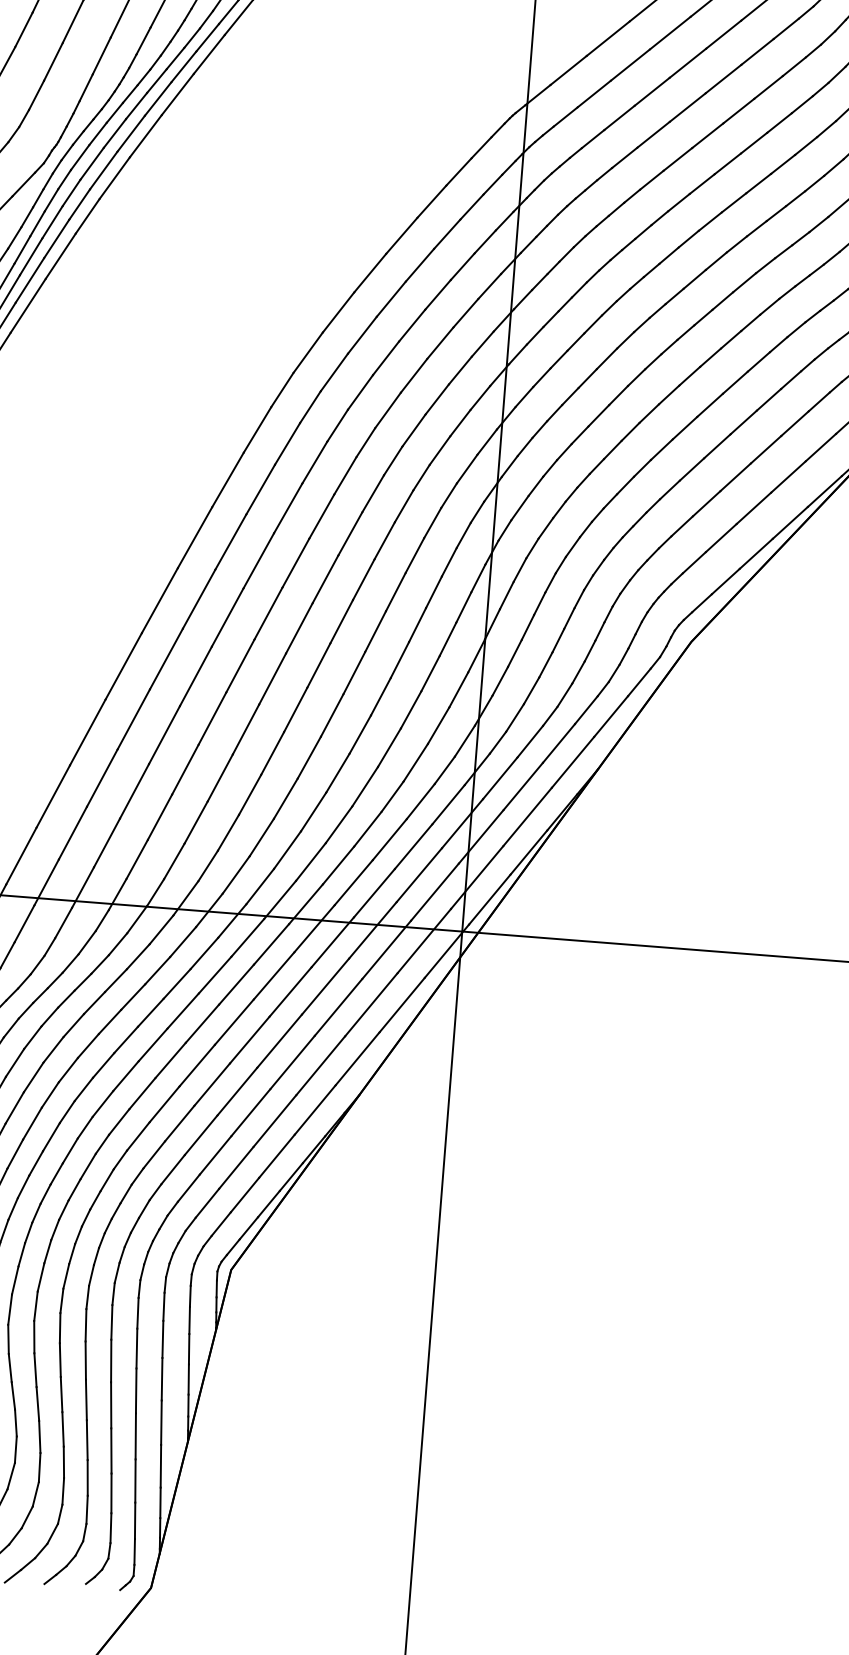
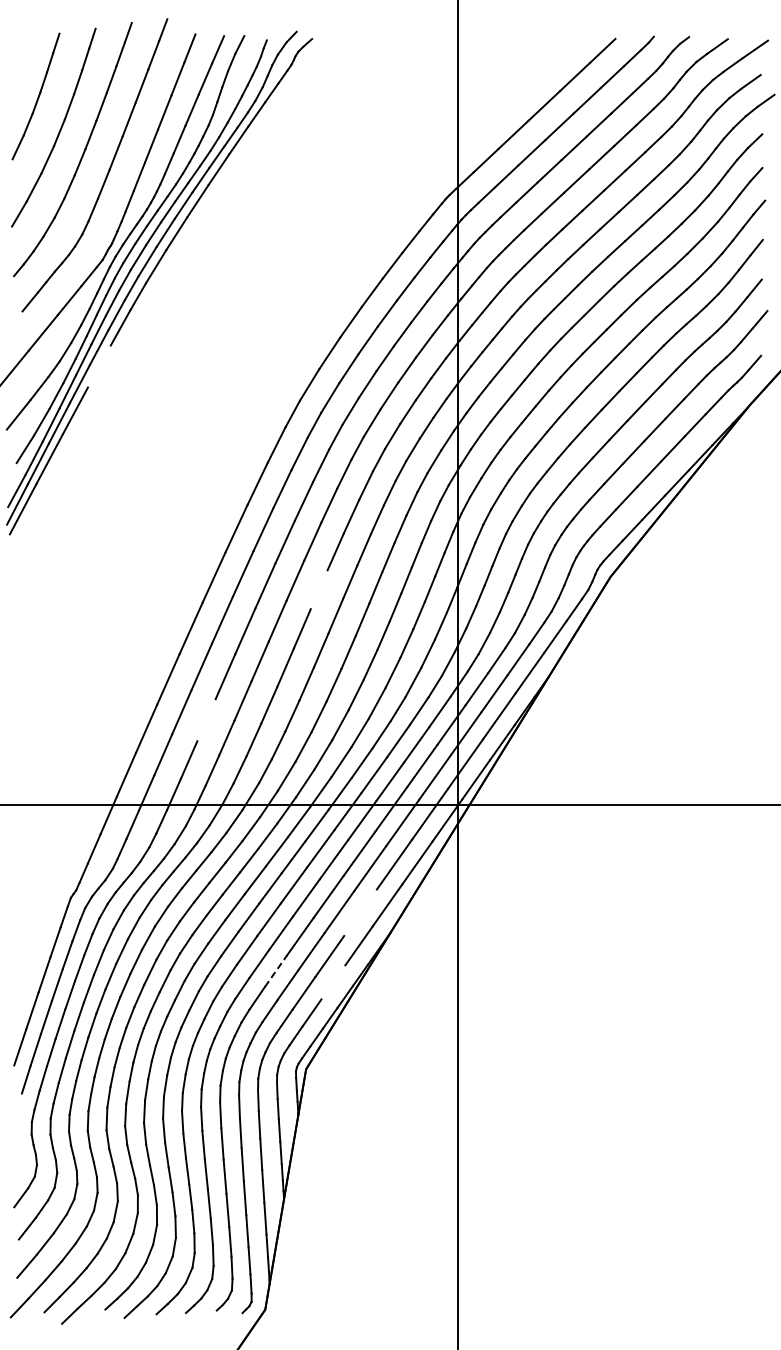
line: (27, 305) -> (98, 366), removed
line: (298, 627) -> (318, 589), removed
line: (134, 791) -> (206, 720), removed
line: (320, 1065) -> (360, 912), removed
line: (201, 1134) -> (276, 970), solid -> dashed
line: (277, 1156) -> (333, 982), removed

